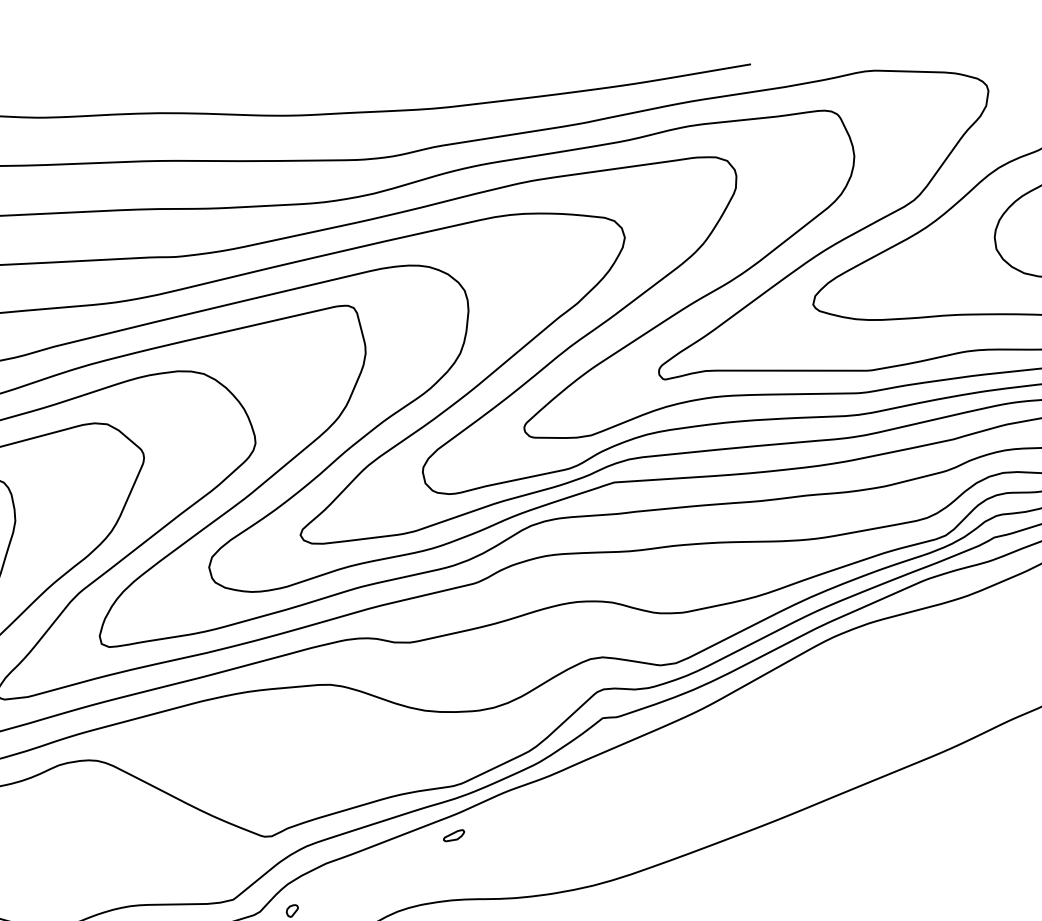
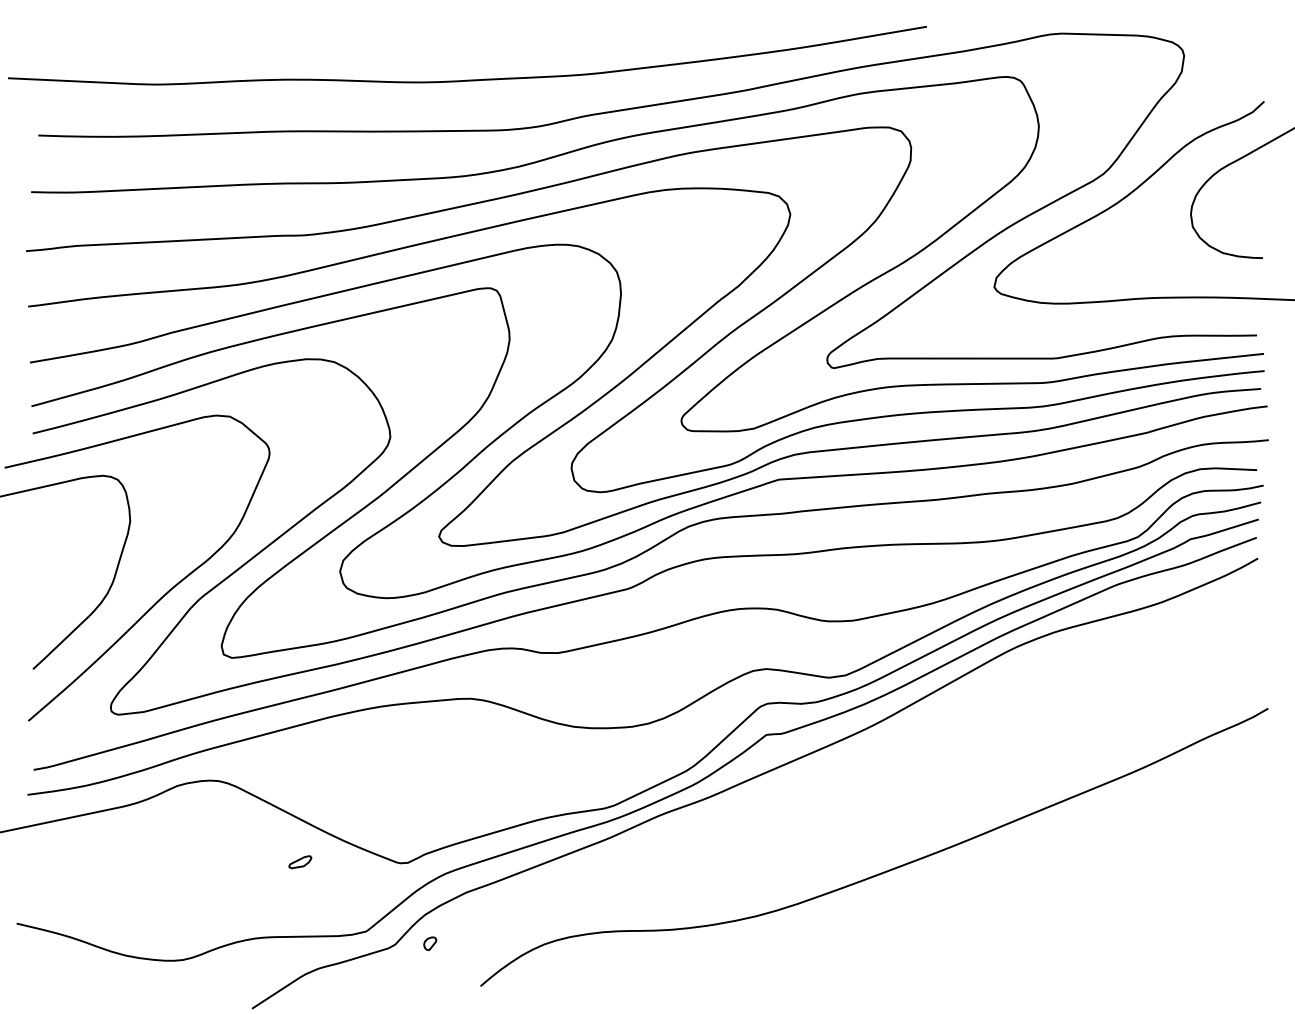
part: (454, 835) -> (300, 862), moved

